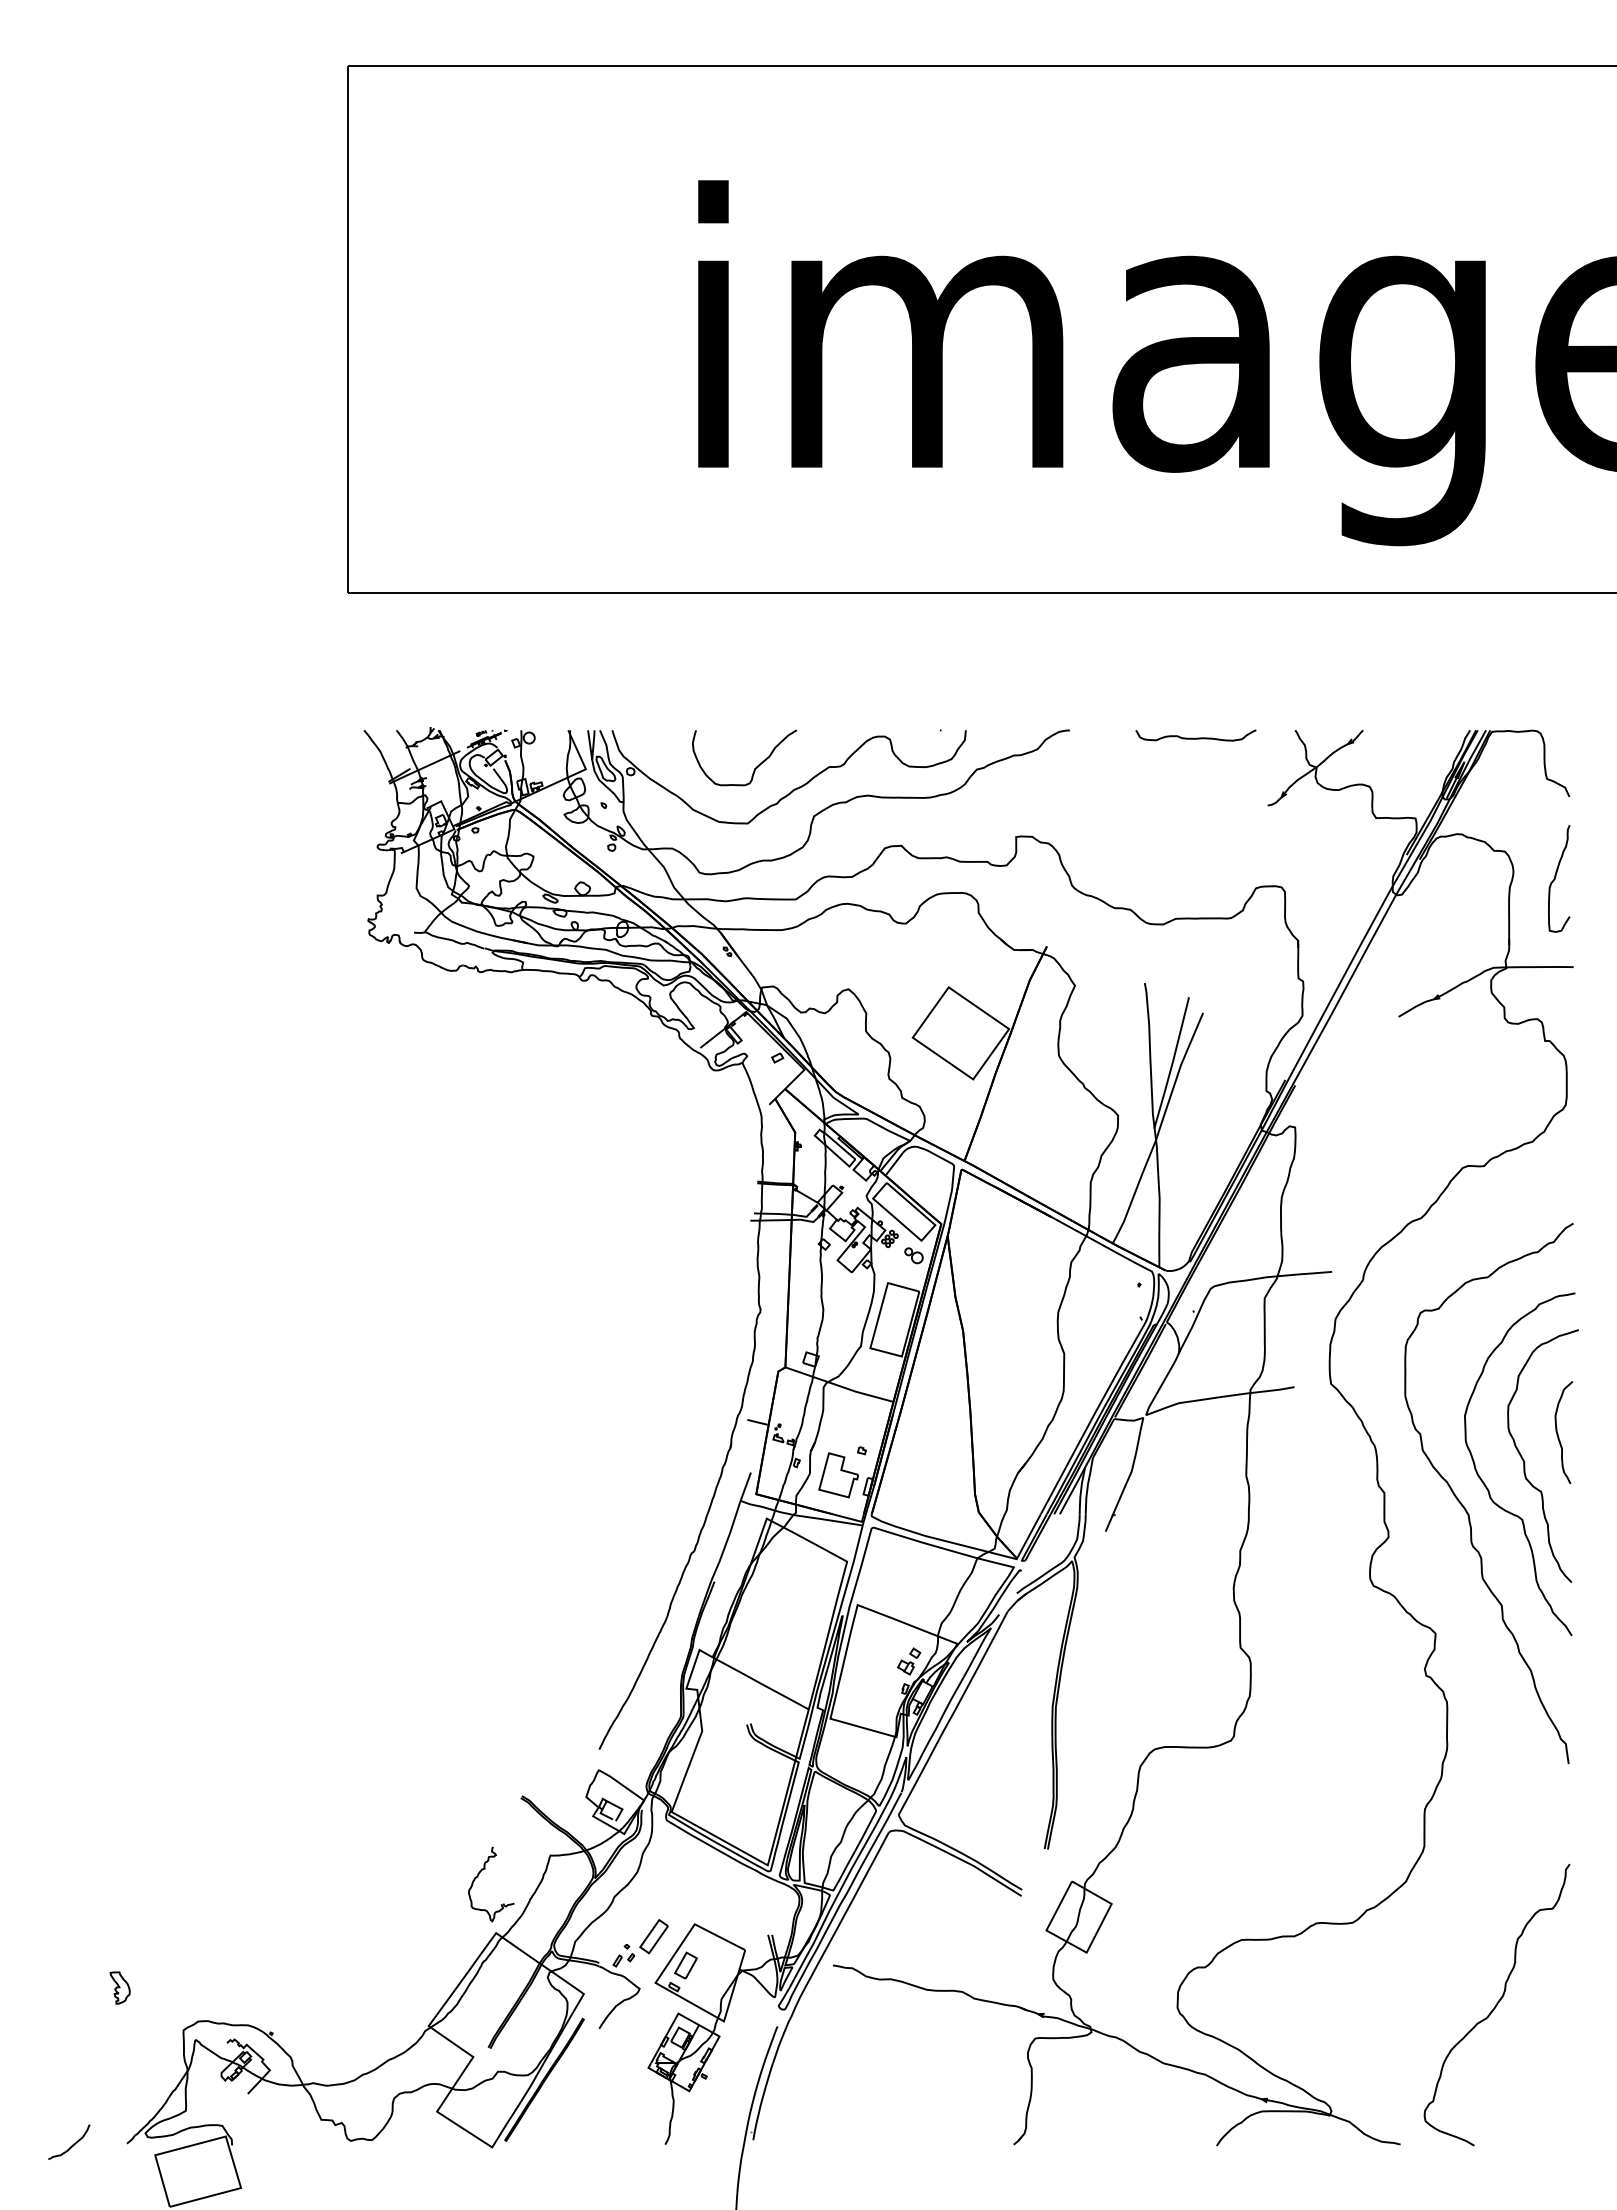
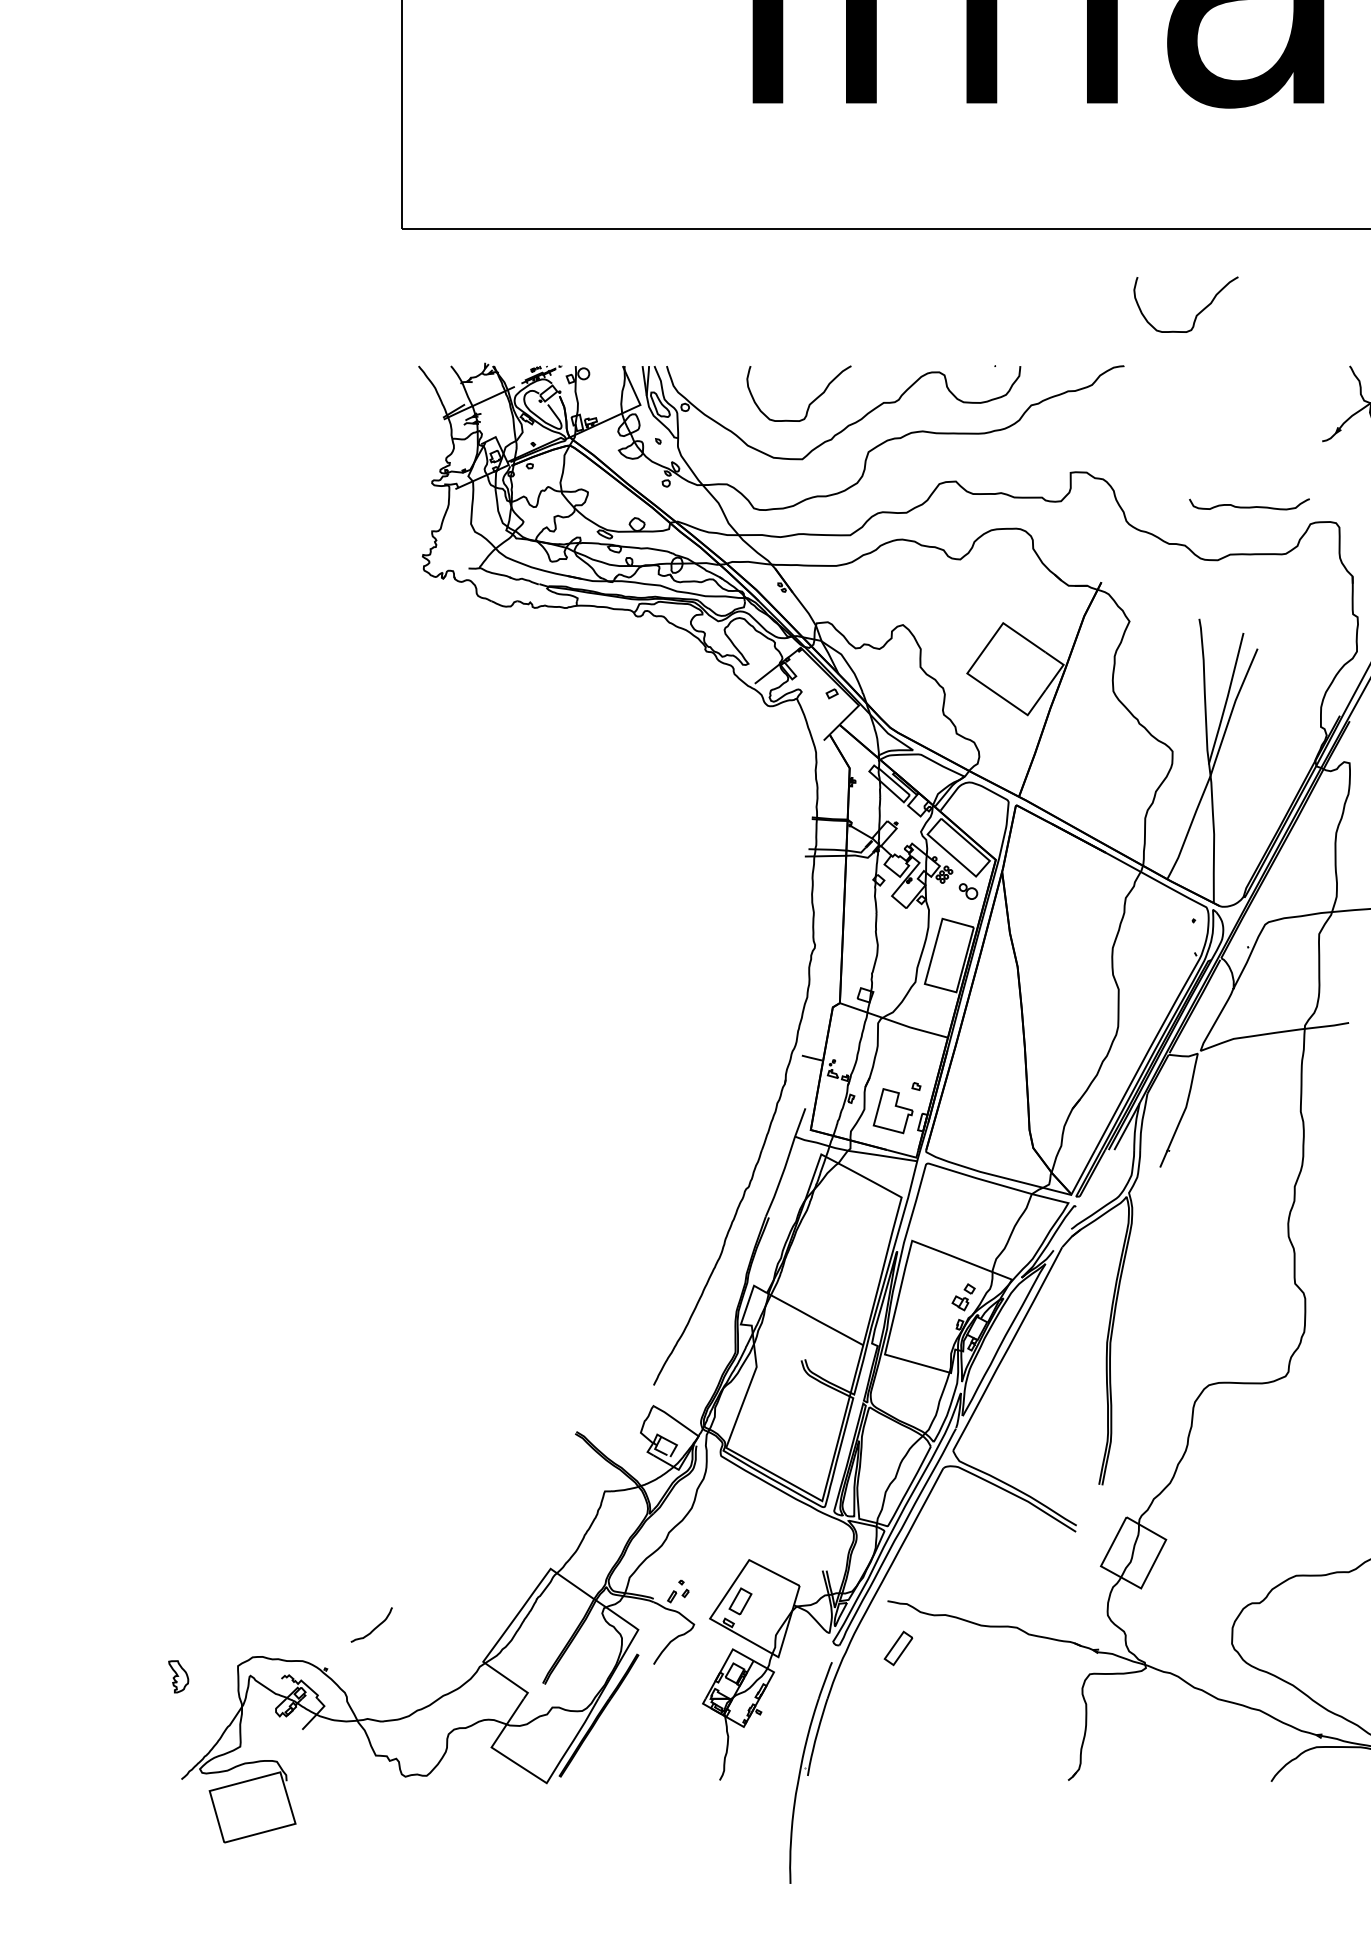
curve: (1142, 678) -> (1197, 314), added
curve: (1195, 737) -> (1249, 506), moved
part: (478, 1876) -> (533, 1512), removed
part: (653, 1936) -> (898, 1648), moved
part: (119, 1987) -> (178, 1676), moved
curve: (72, 2144) -> (375, 1627), moved

